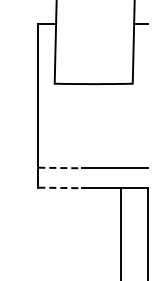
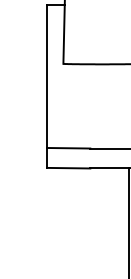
line: (59, 168) -> (68, 148), dashed -> solid
line: (59, 187) -> (68, 167), dashed -> solid

